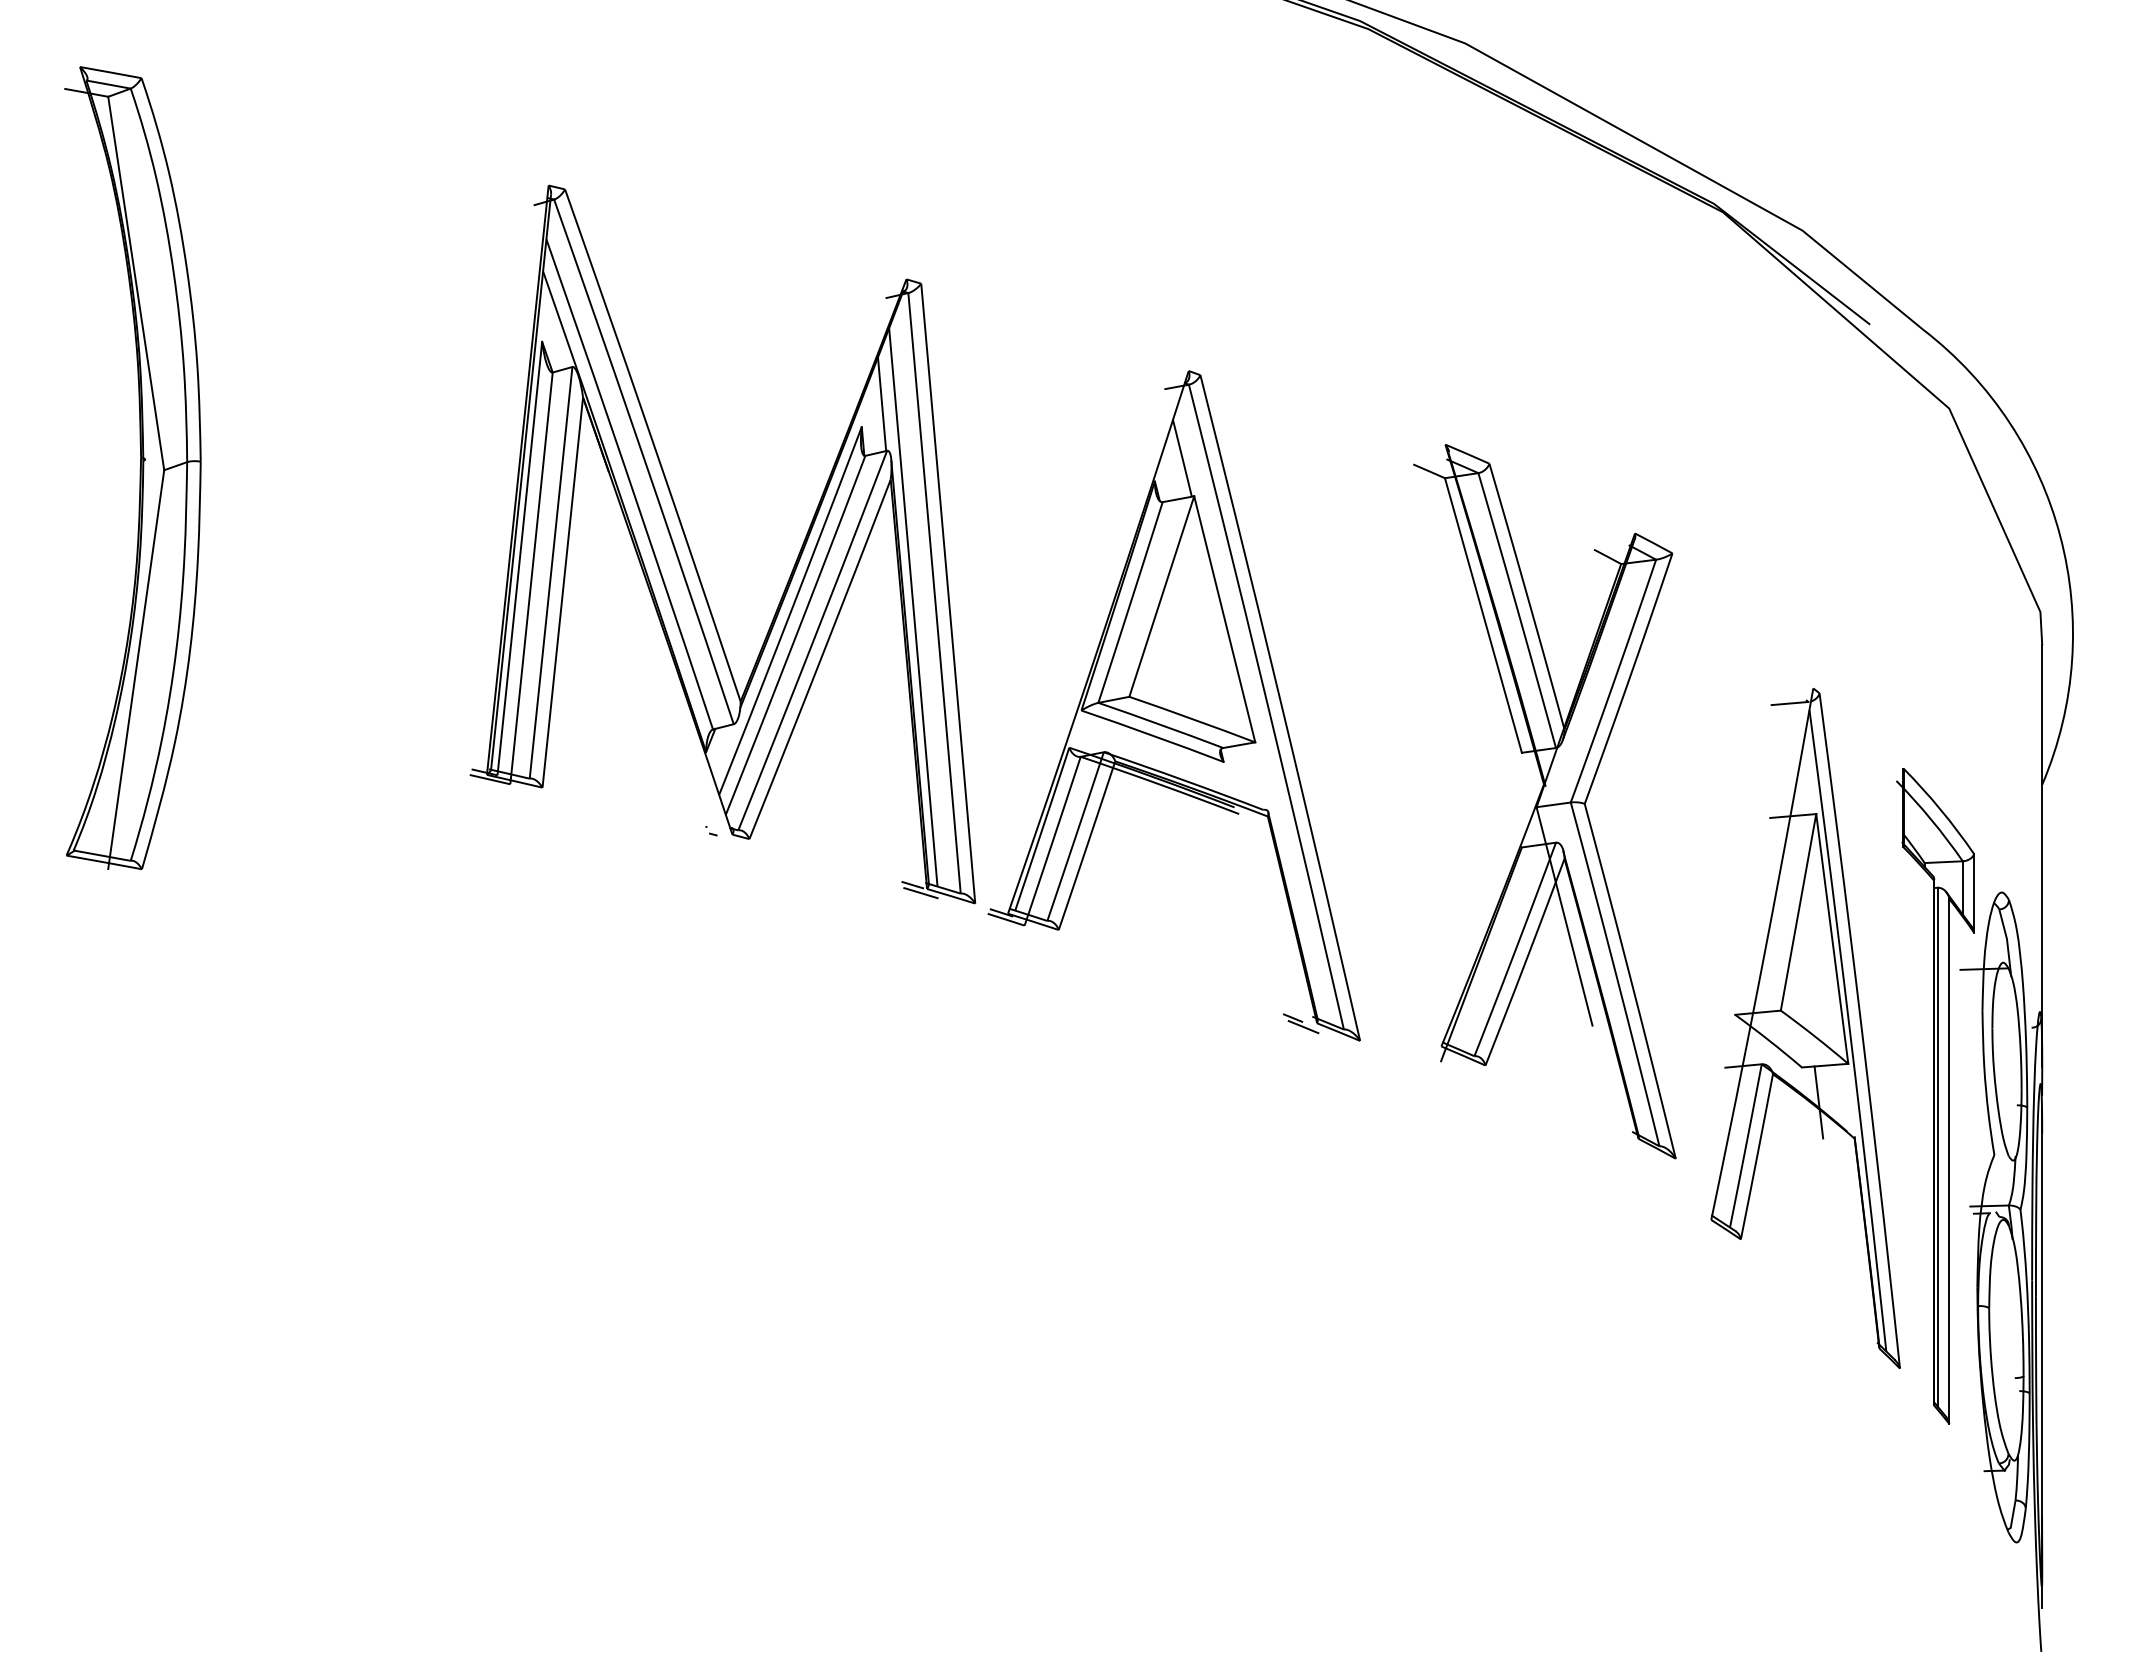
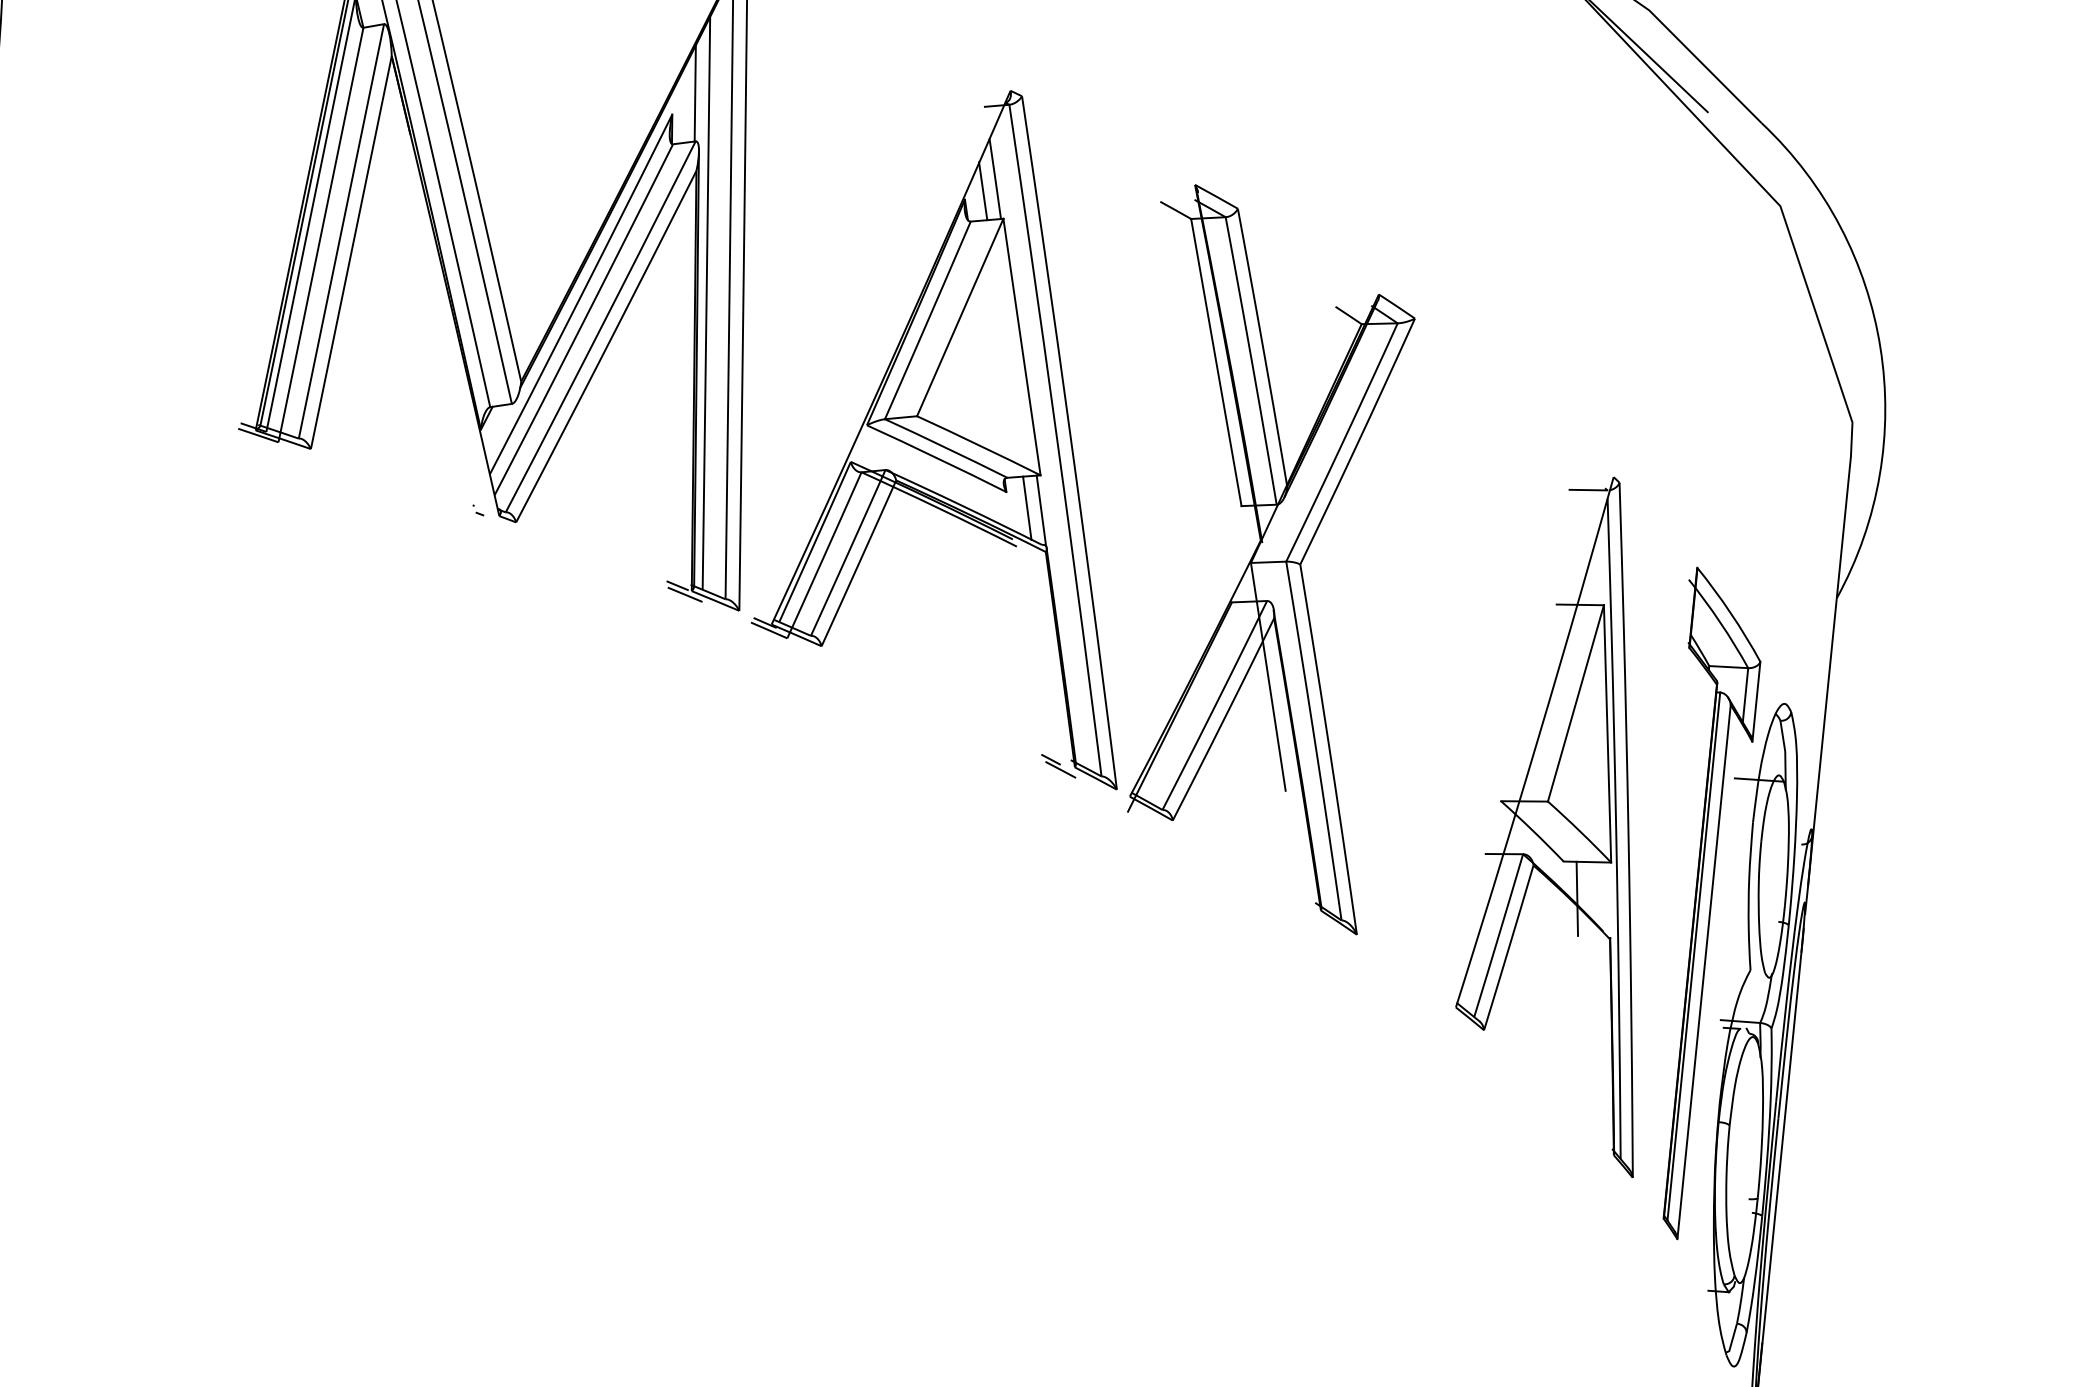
line: (1171, 471) -> (982, 191), added
line: (1245, 775) -> (1027, 508), added
line: (1259, 776) -> (1041, 510), added
part: (1544, 801) -> (1259, 557), moved

